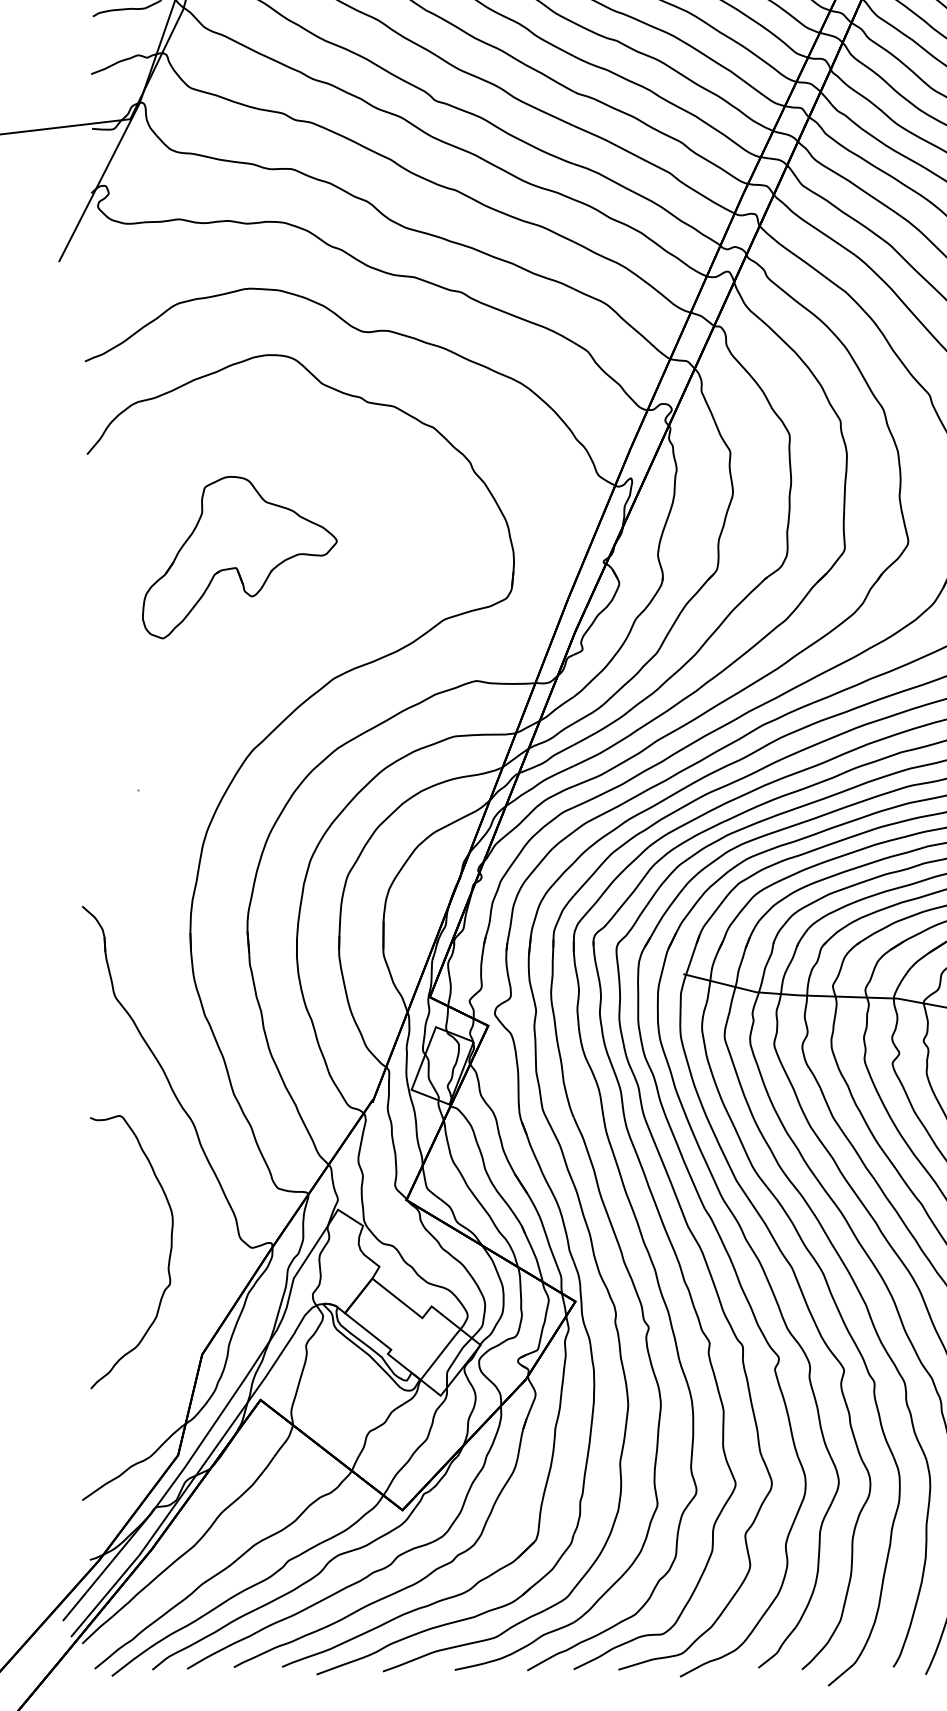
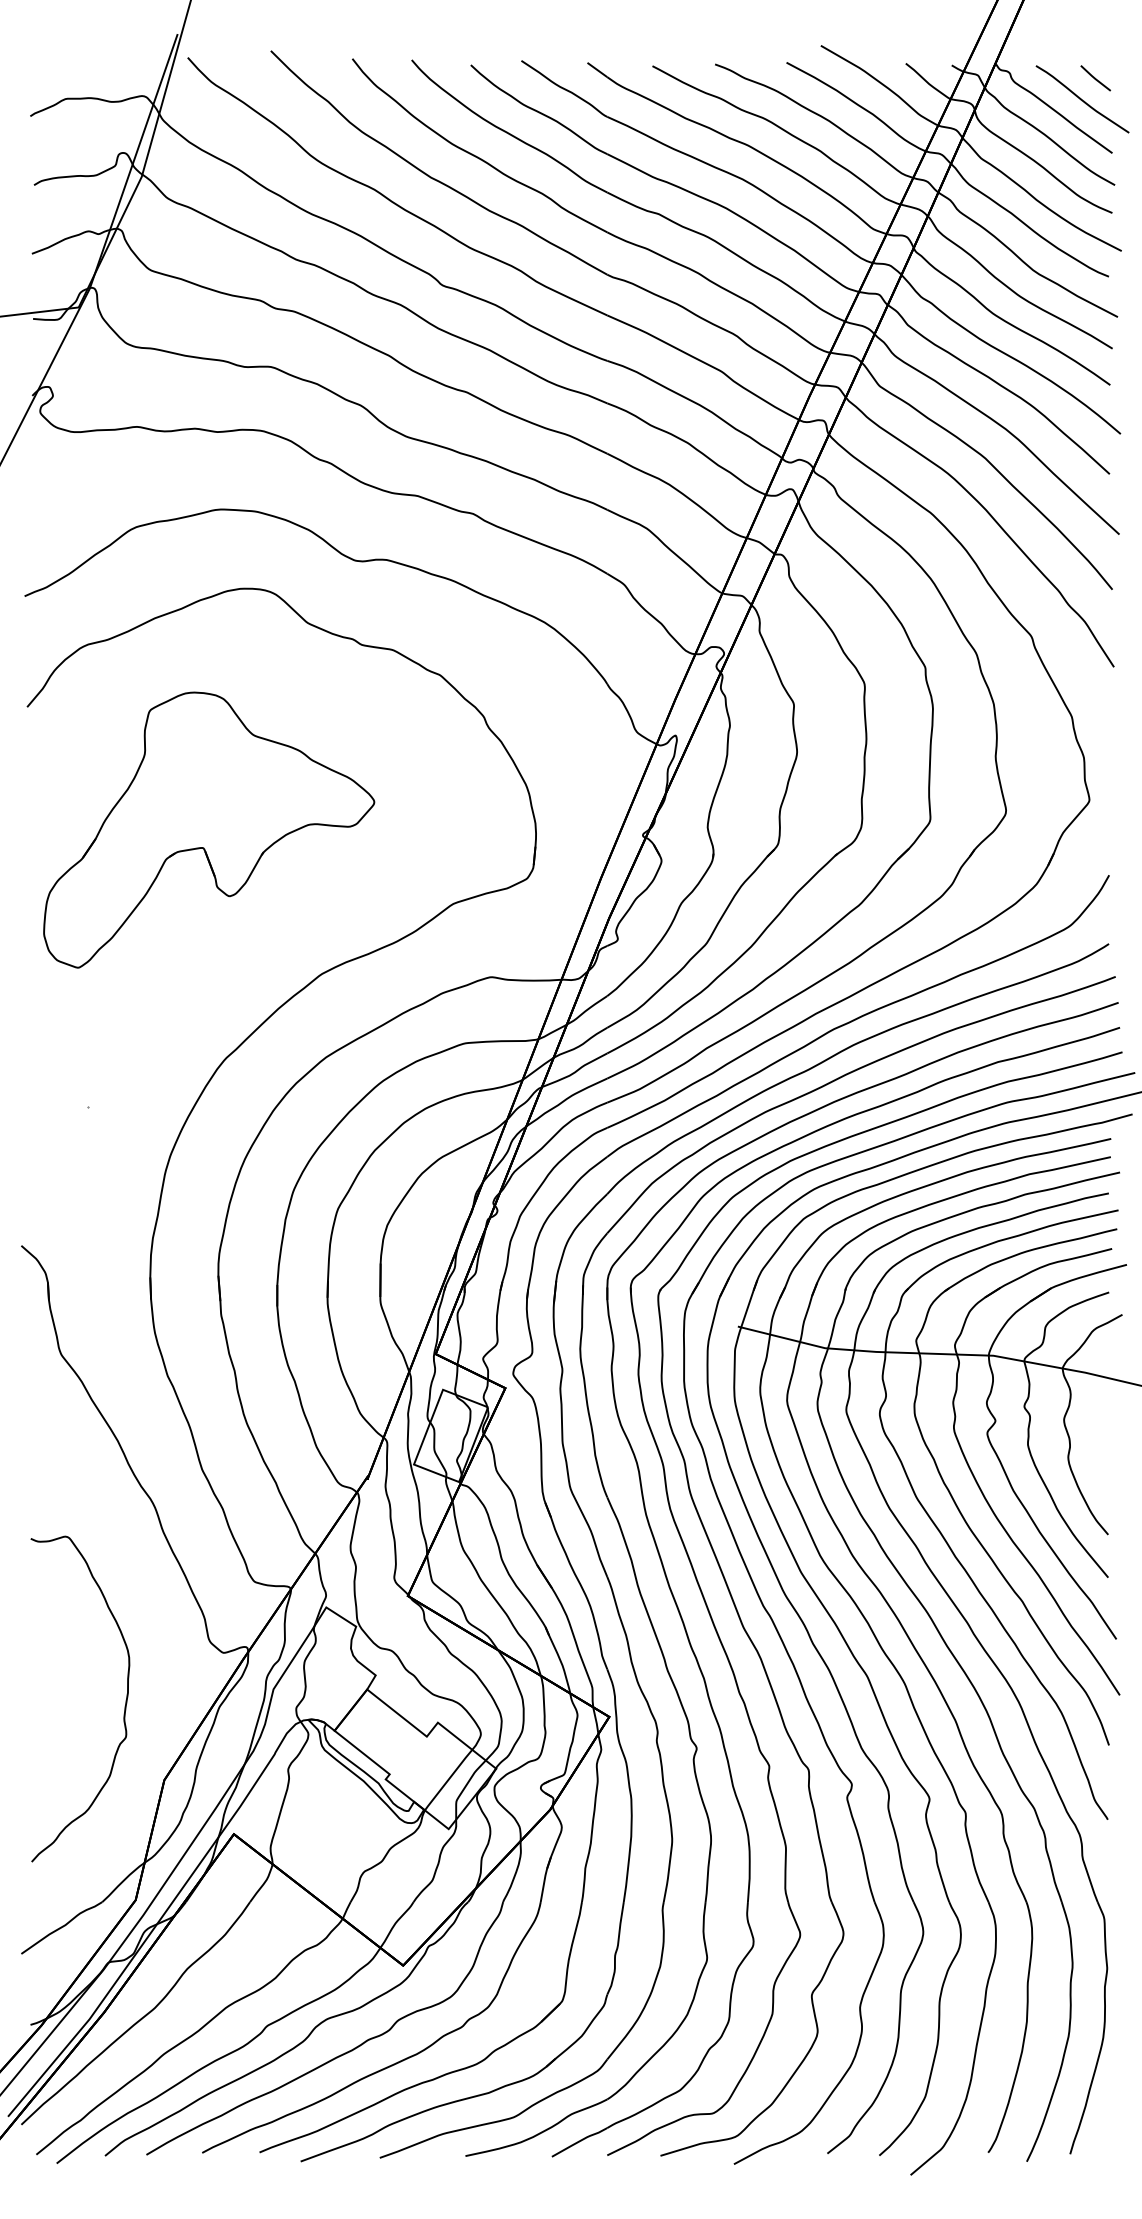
part: (240, 557) -> (209, 829), size x1.43
curve: (168, 1258) -> (124, 1706), moved

